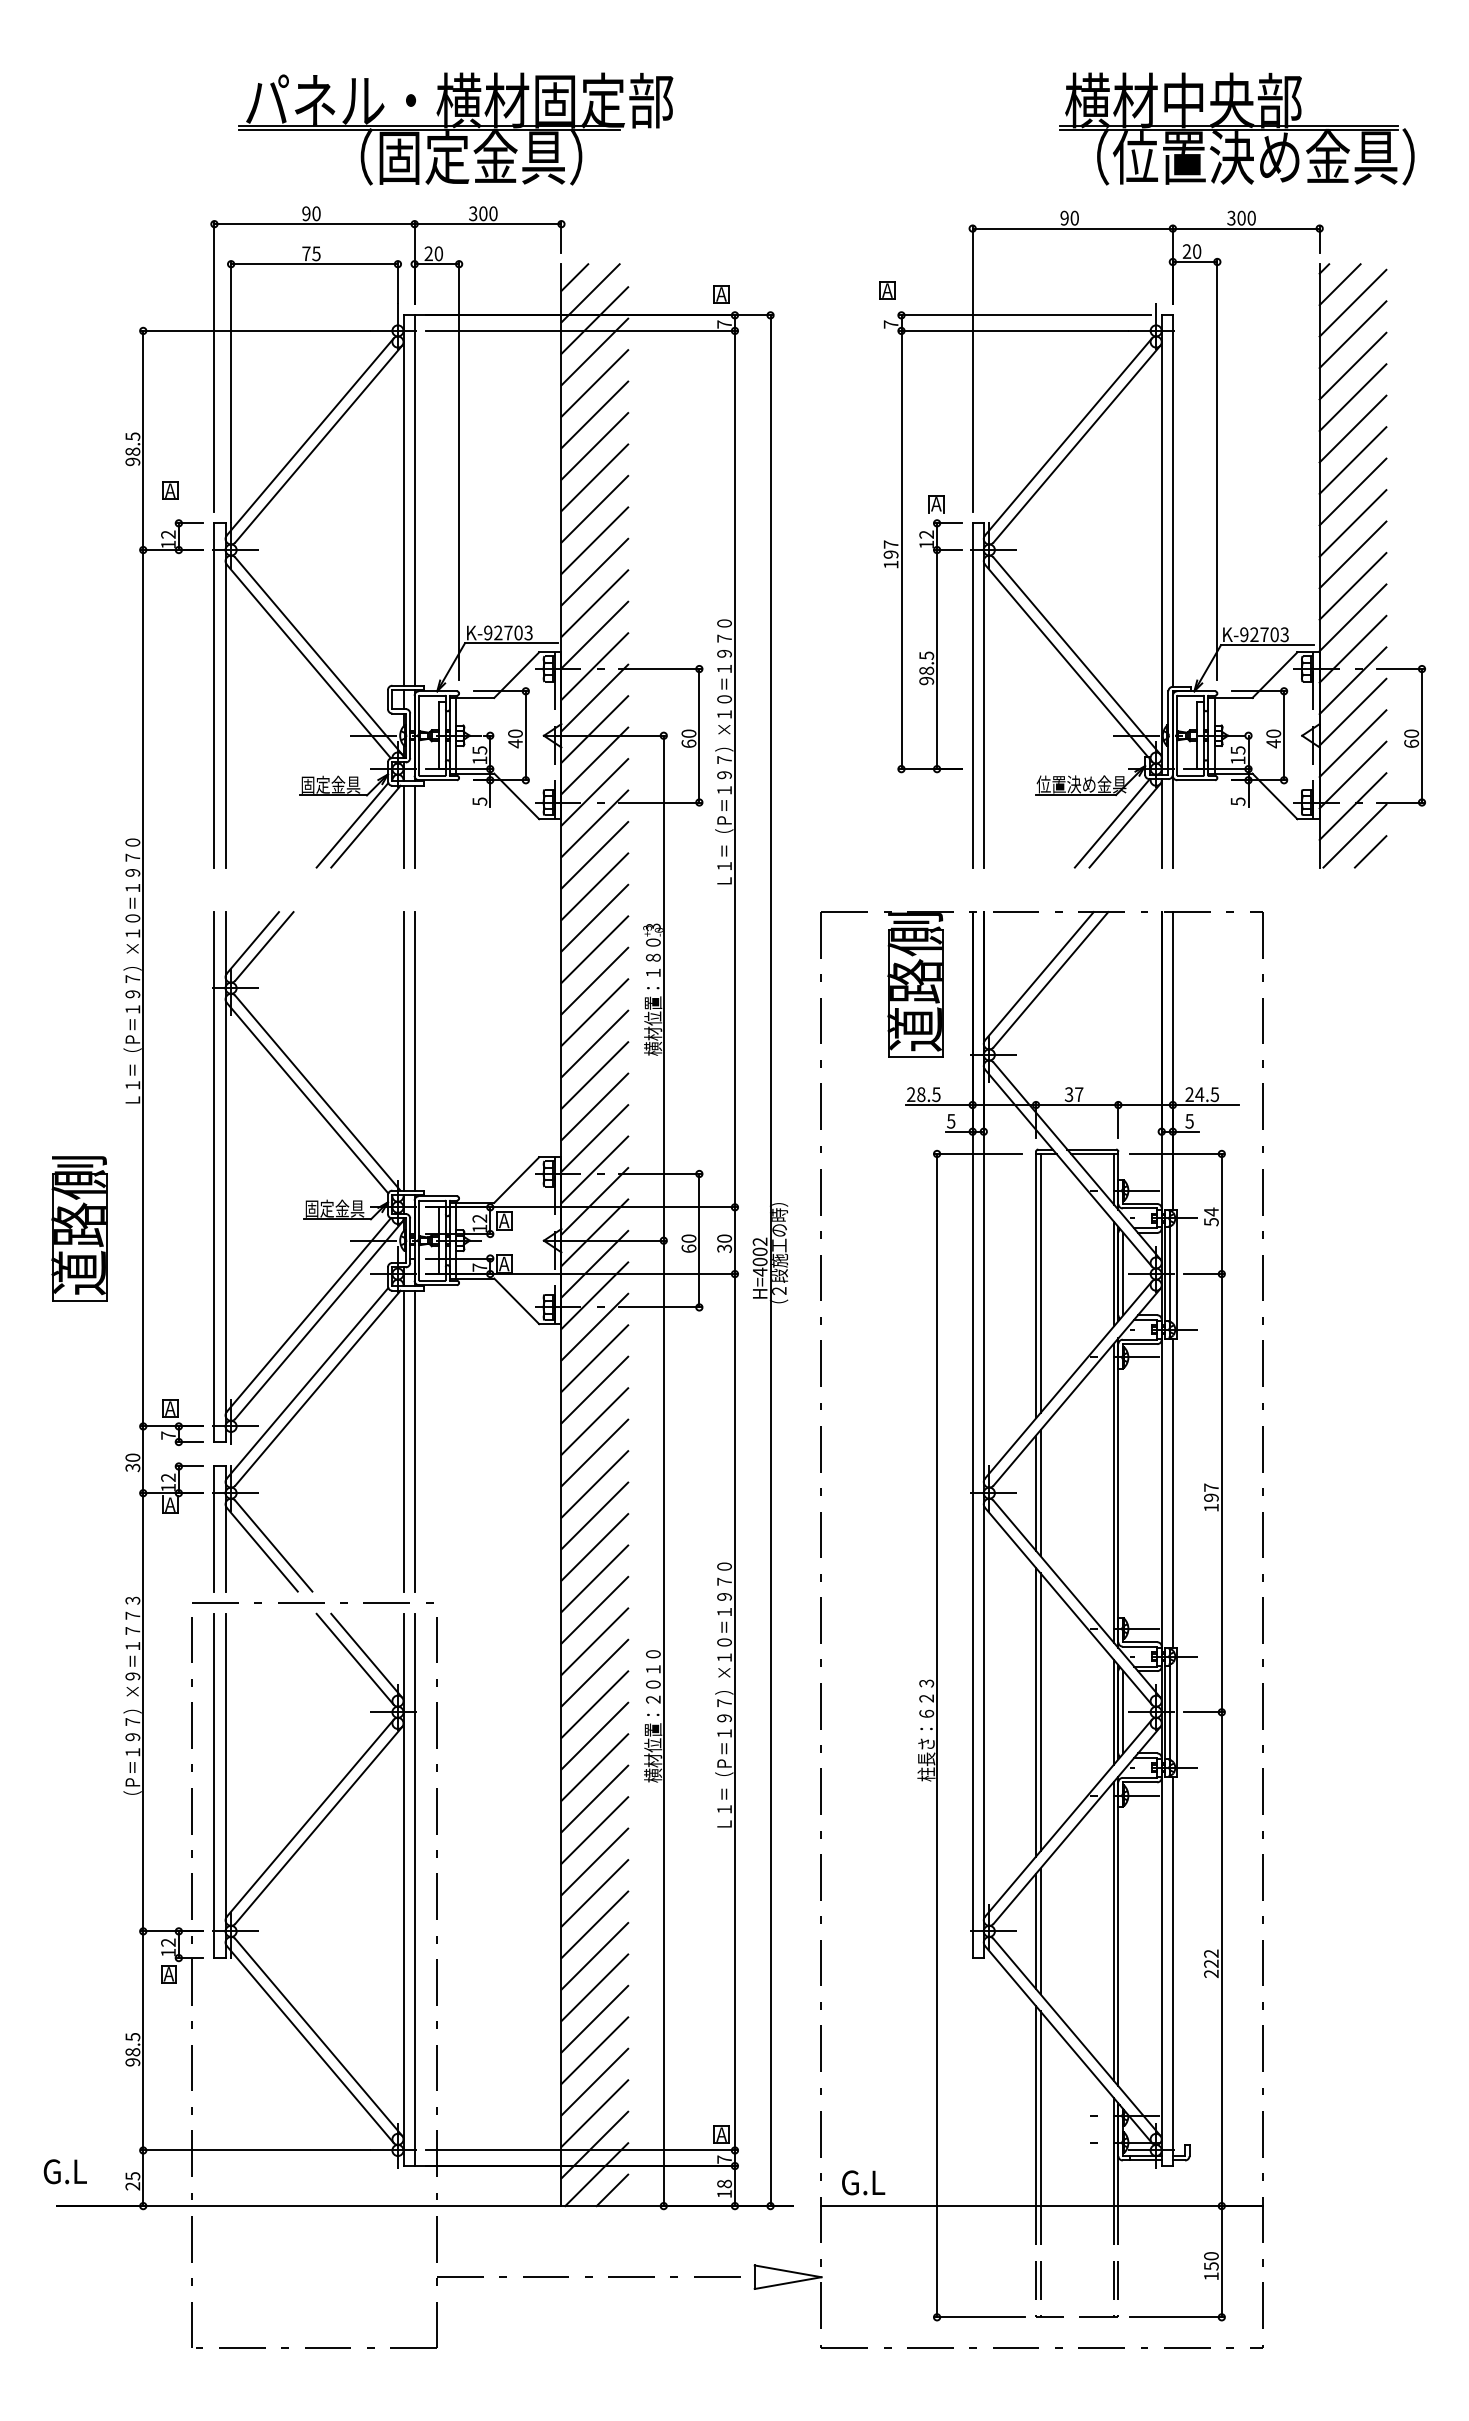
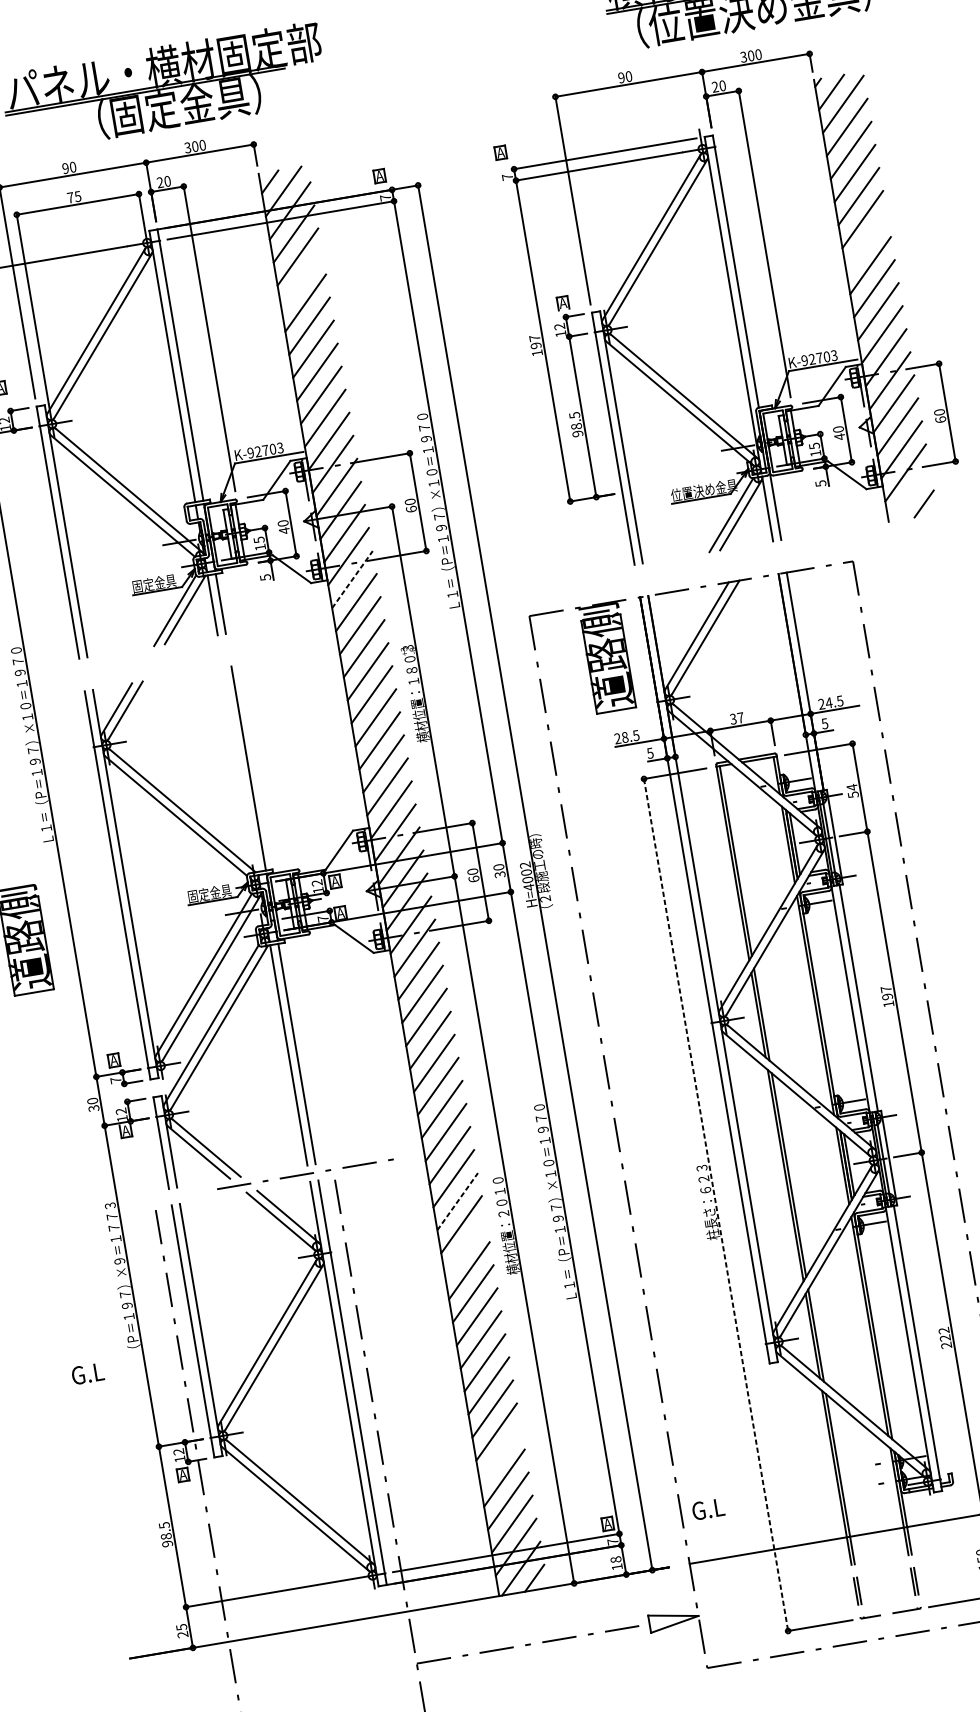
line: (594, 414) -> (301, 279), removed
line: (1352, 491) -> (866, 242), removed
line: (595, 823) -> (352, 579), solid -> dashed
line: (1354, 835) -> (910, 494), removed
line: (403, 1051) -> (240, 770), removed
line: (312, 1602) -> (305, 1174), moved
line: (595, 1672) -> (458, 1201), solid -> dashed
line: (594, 1735) -> (465, 1247), removed
line: (937, 1735) -> (716, 1204), solid -> dashed
line: (594, 2018) -> (500, 1454), removed
text: (64, 2171) -> (87, 1373), moved
text: (863, 2182) -> (708, 1509), moved

